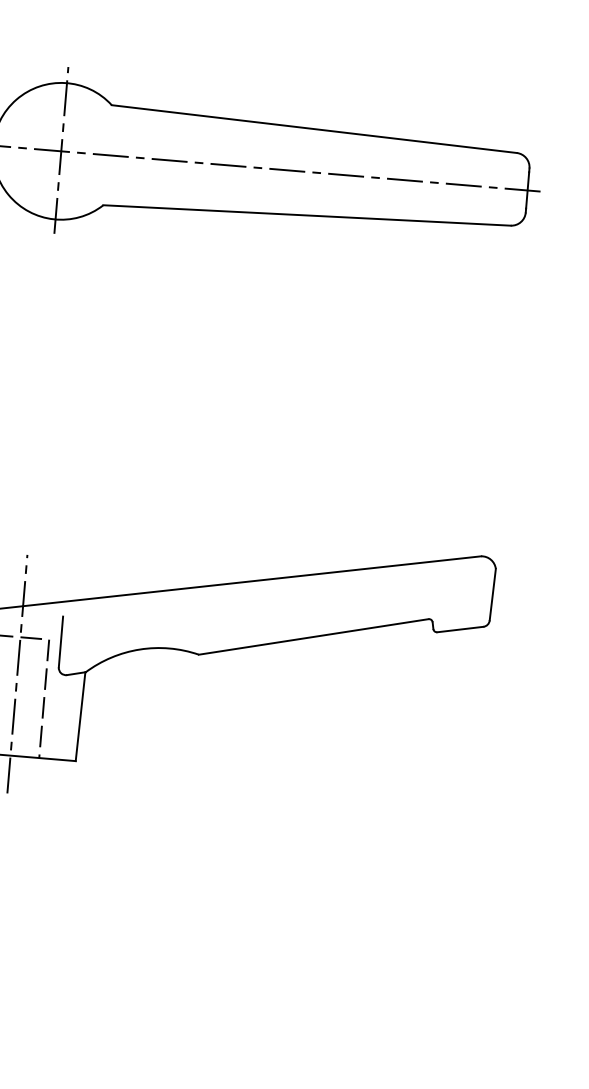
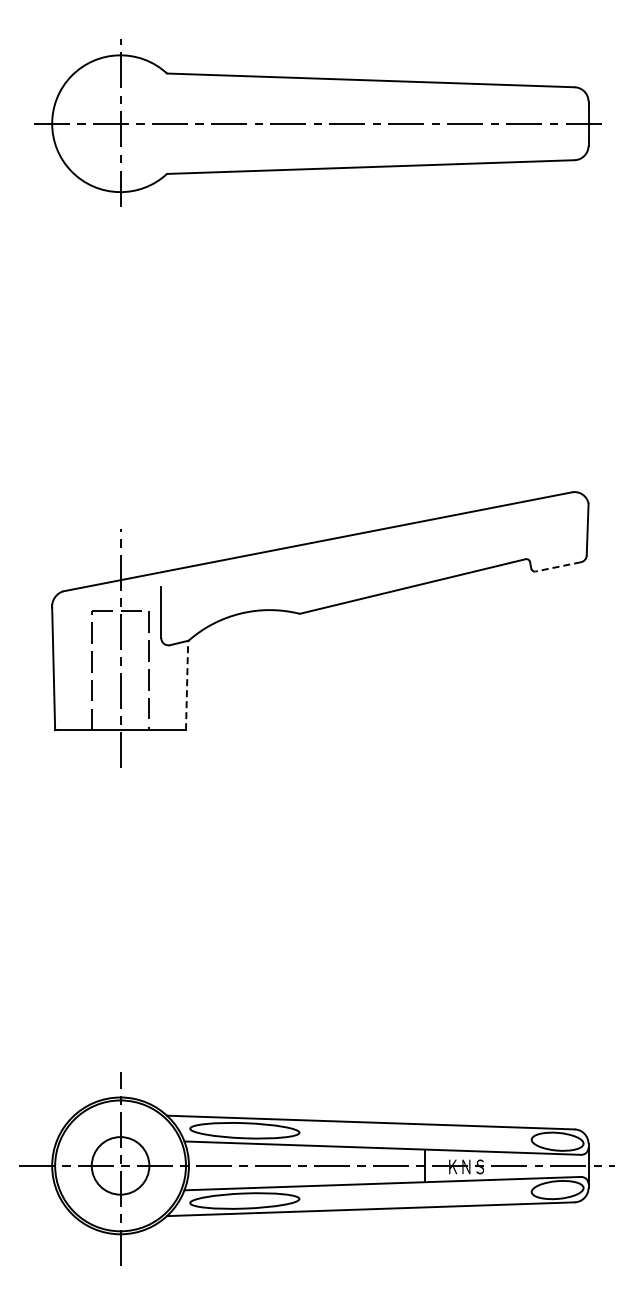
line: (459, 629) -> (557, 566), solid -> dashed
line: (80, 716) -> (187, 685), solid -> dashed

